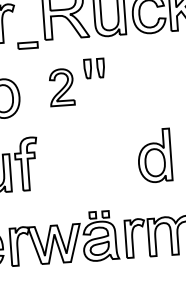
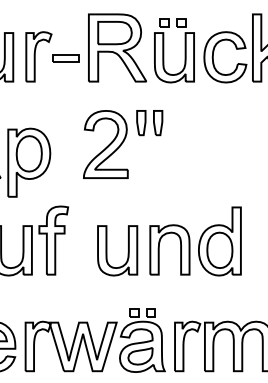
part: (27, 45) -> (65, 58), moved
part: (61, 87) -> (105, 144), size x1.43
part: (108, 165) -> (159, 249), added
part: (68, 168) -> (107, 250), added

